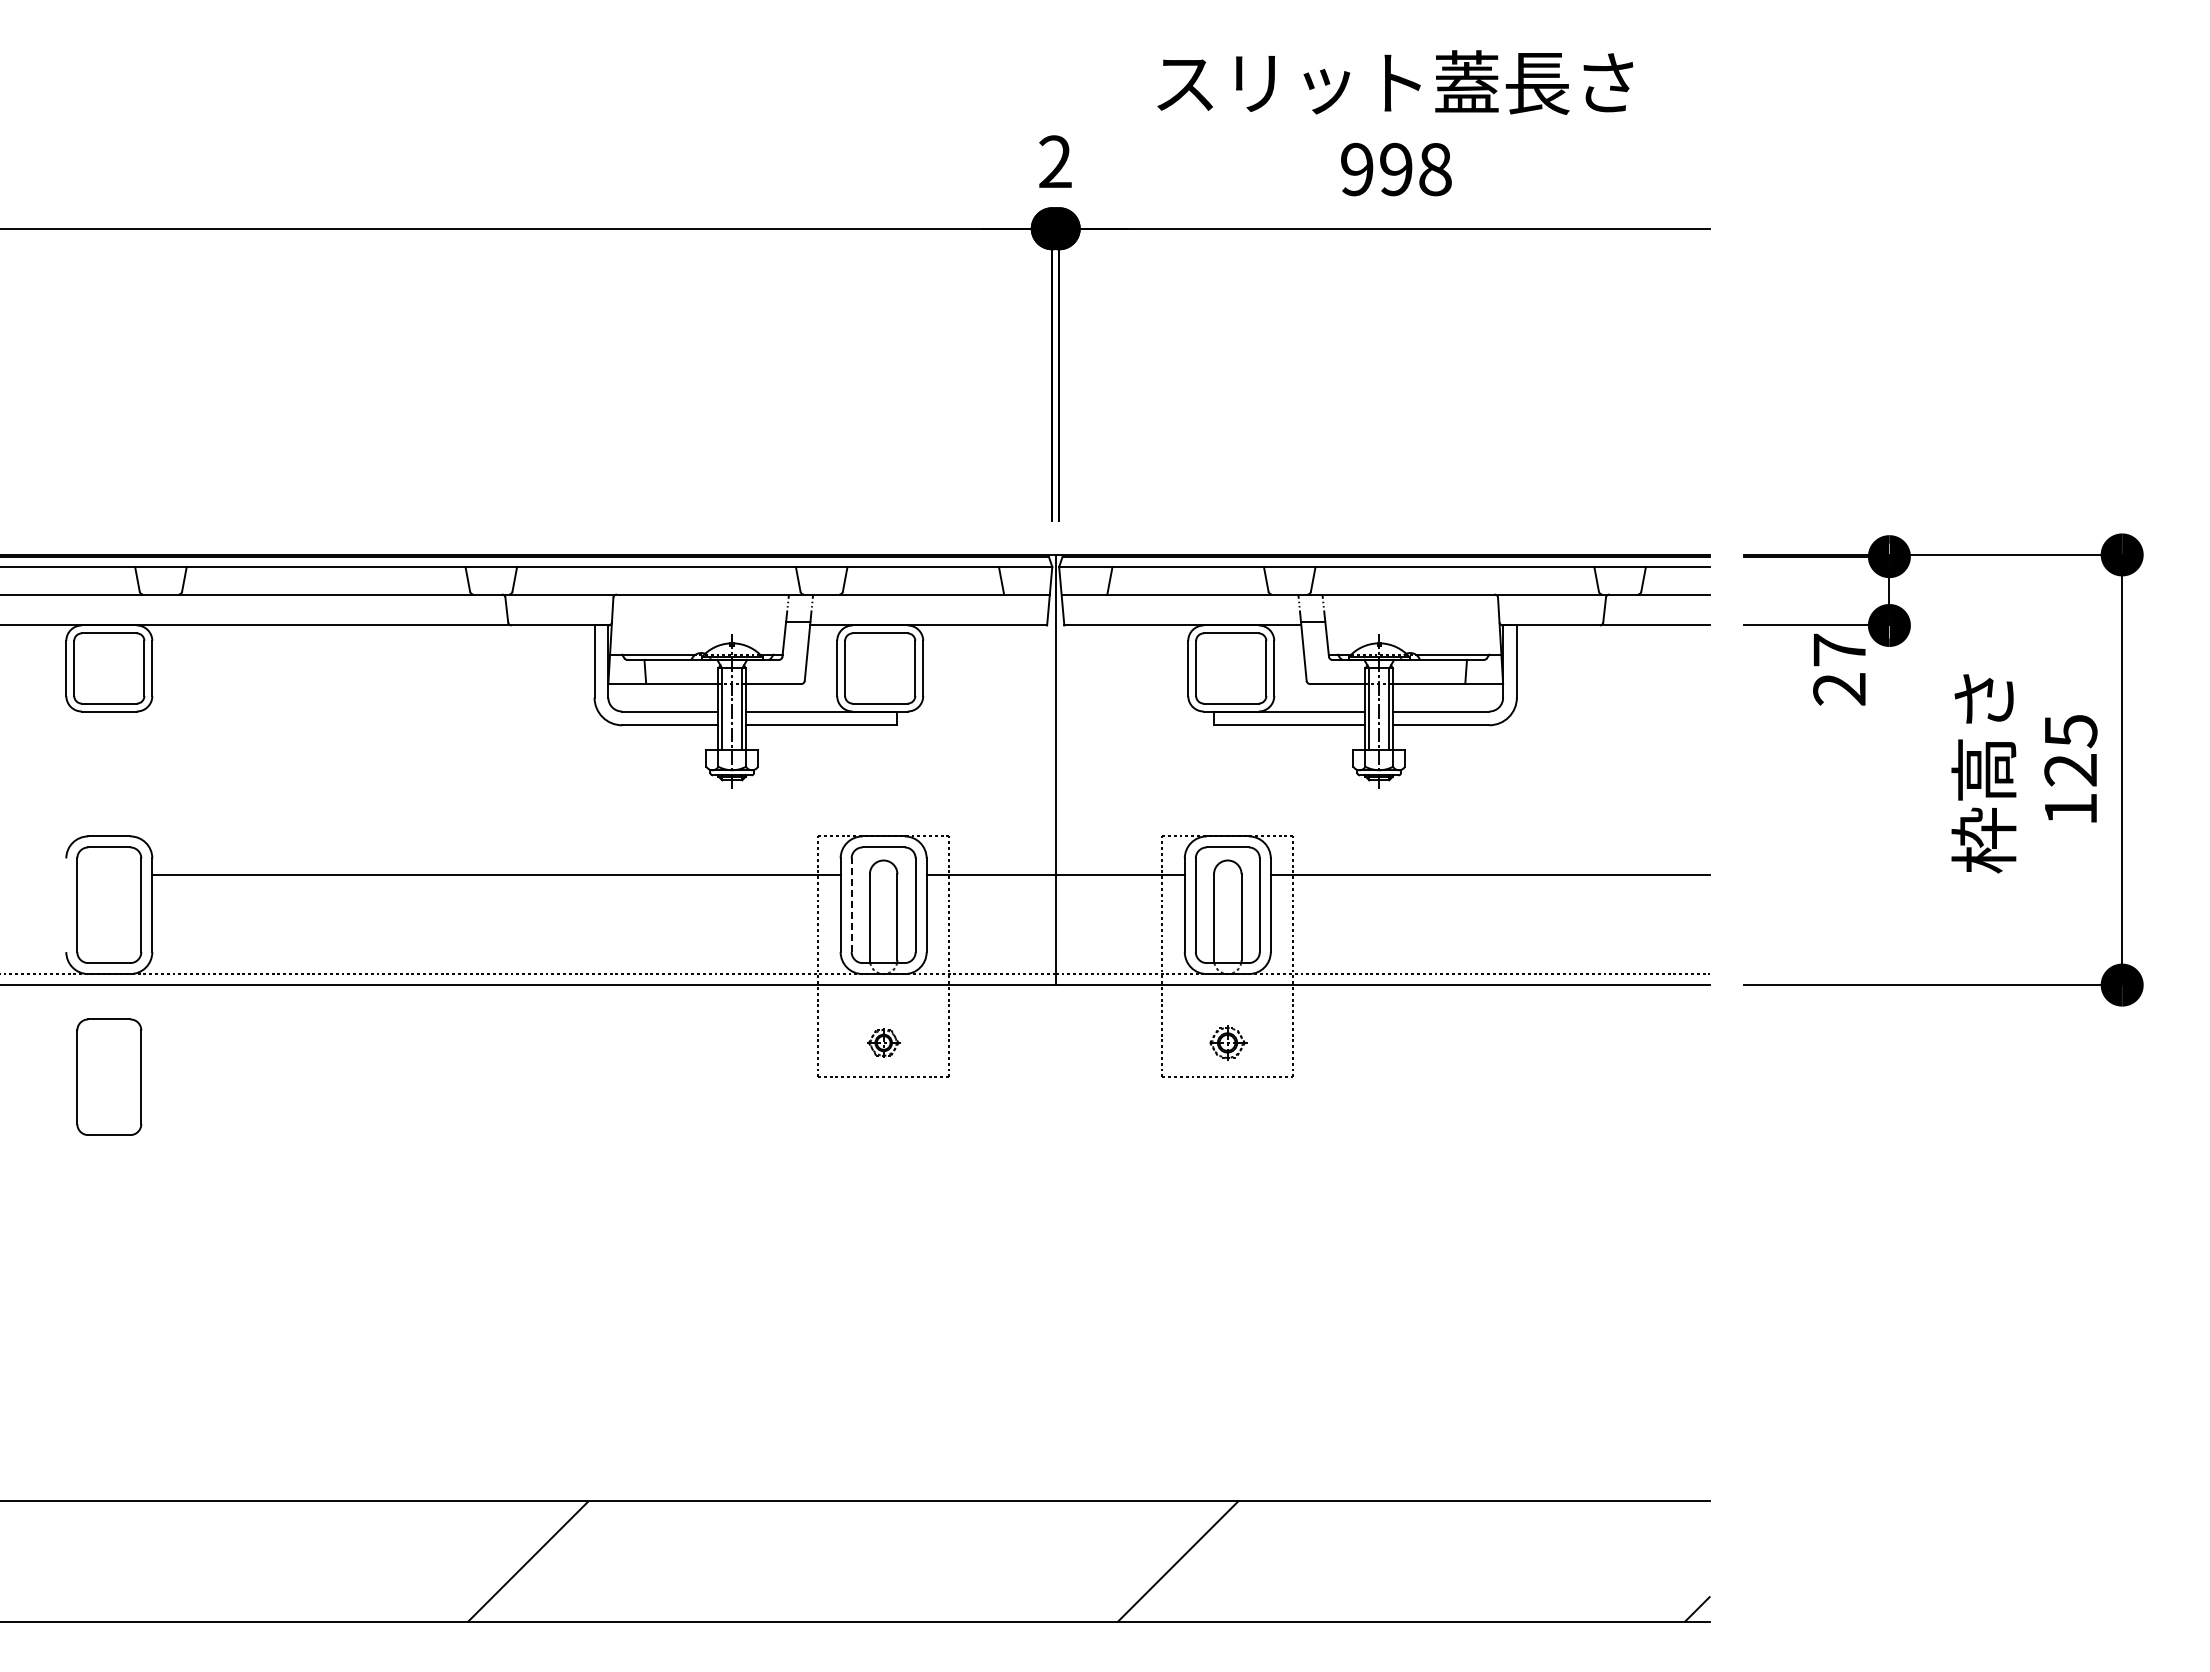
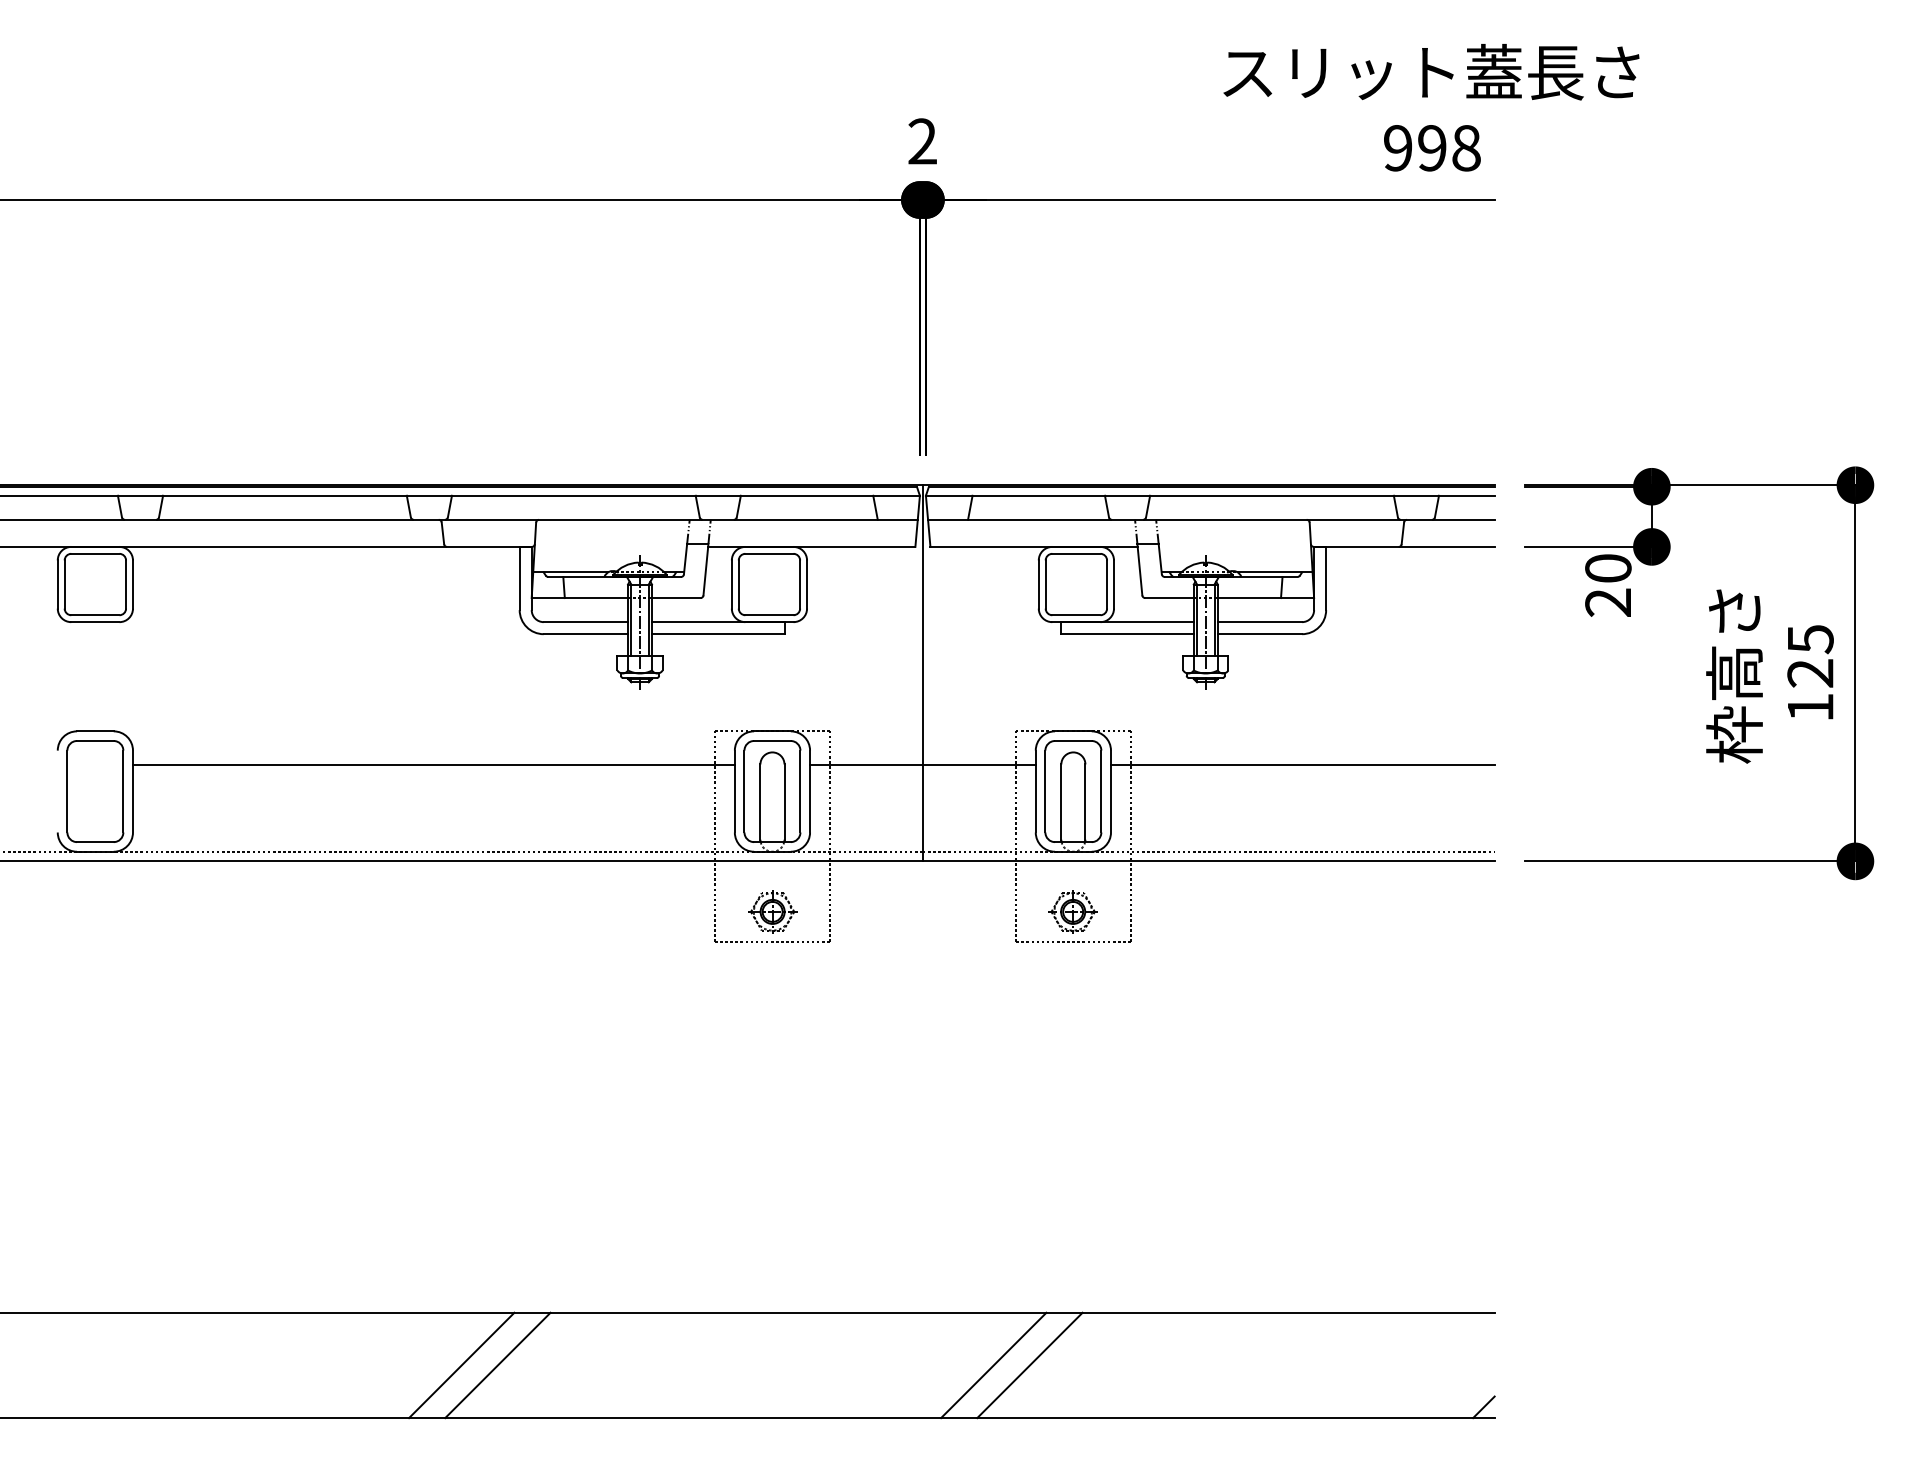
text: (1395, 123) -> (1431, 107), moved
text: (1839, 649) -> (1608, 567), 27 -> 20
line: (851, 905) -> (744, 791), dashed -> solid
part: (883, 1042) -> (772, 911), size x1.67
part: (1227, 1042) -> (1073, 911), size x1.43
part: (109, 1076) -> (95, 941), removed
line: (569, 1561) -> (497, 1365), added
line: (1136, 1561) -> (993, 1365), added

